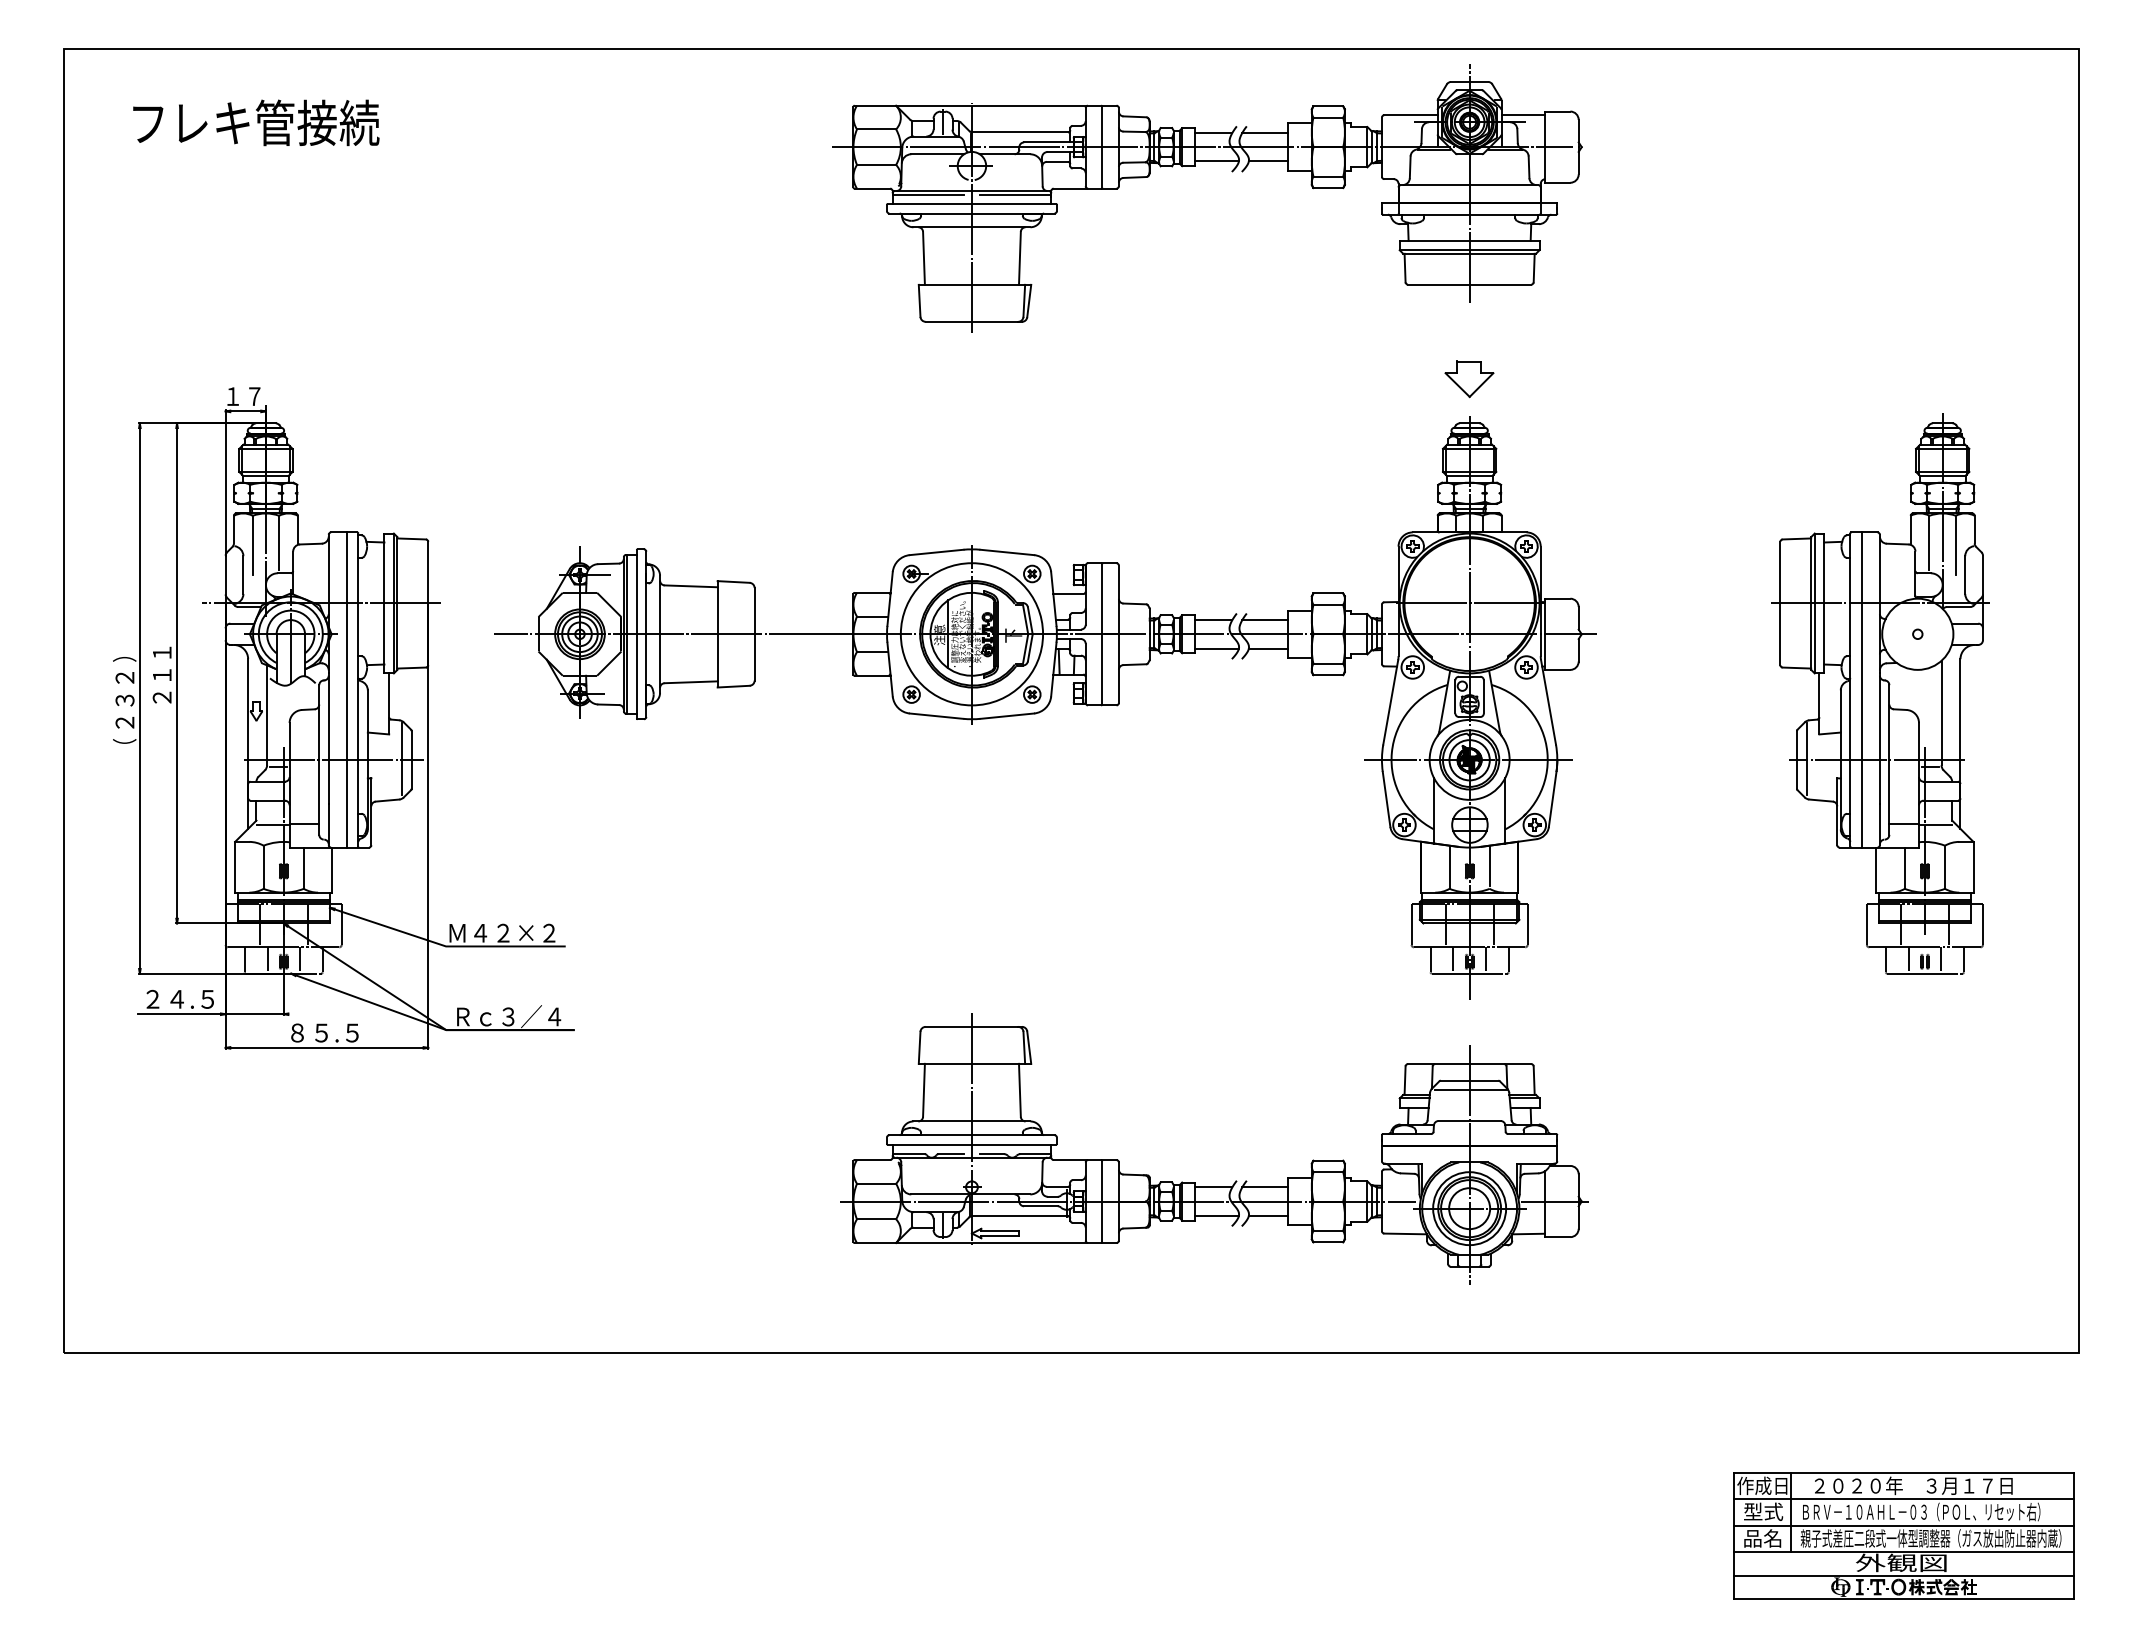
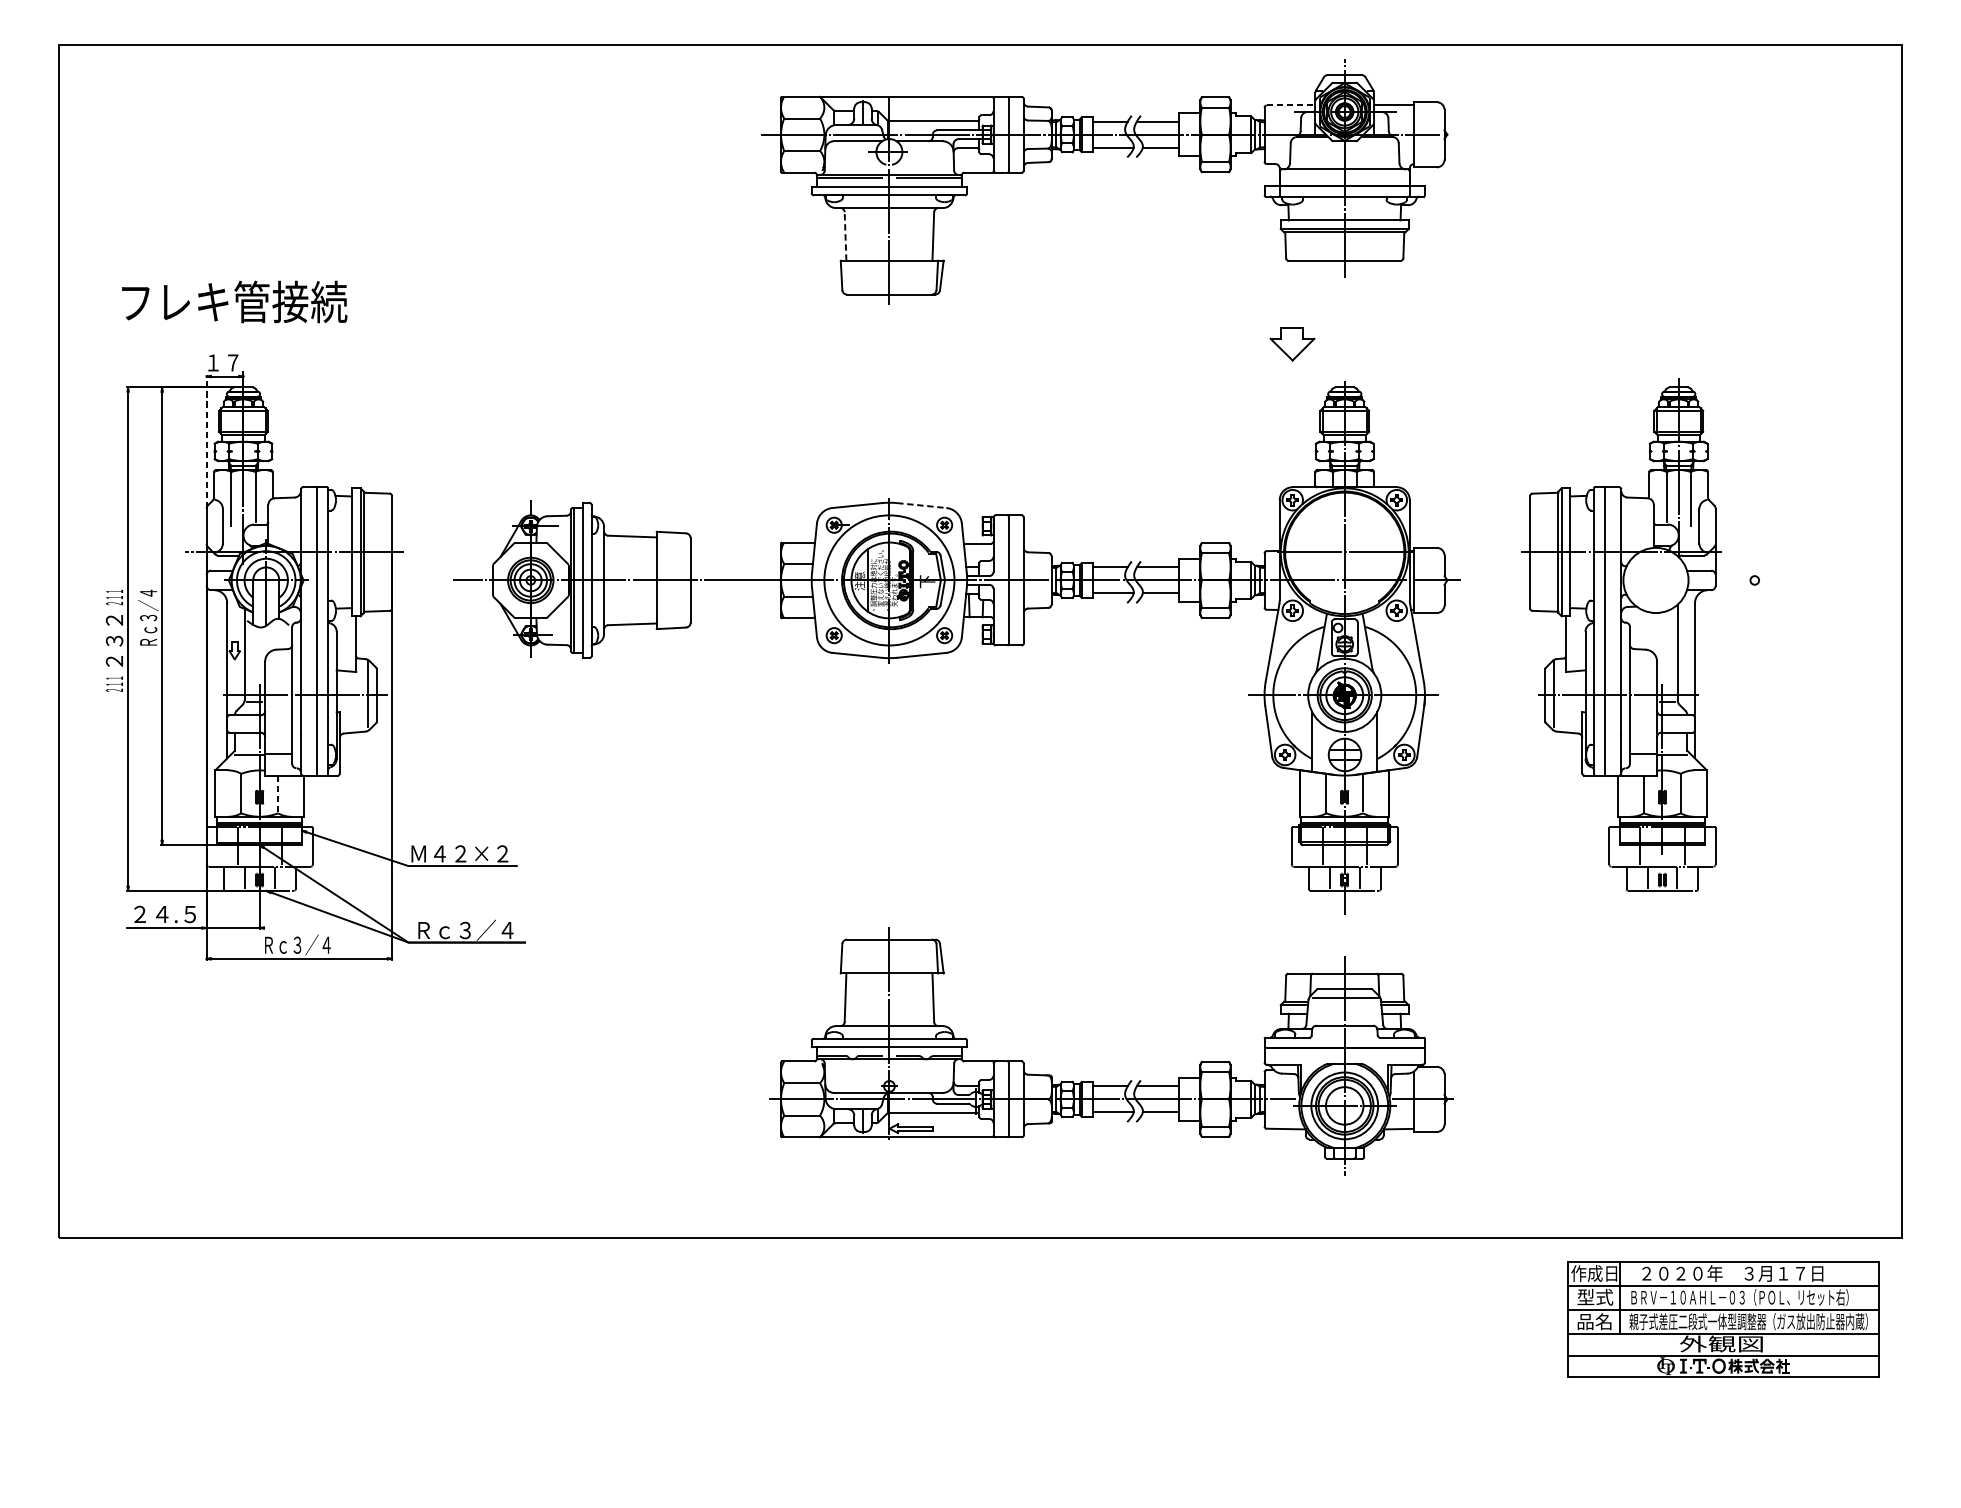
line: (1410, 115) -> (1290, 105), solid -> dashed
text: (256, 122) -> (234, 301), moved
line: (923, 258) -> (845, 236), solid -> dashed
part: (1469, 379) -> (1292, 344), moved
line: (225, 482) -> (206, 441), solid -> dashed
line: (1007, 552) -> (921, 505), solid -> dashed
text: (124, 652) -> (114, 597), ） -> ２１１
text: (161, 674) -> (147, 617), ２１１ -> Ｒｃ３／４
part: (1880, 693) -> (1621, 634), moved
text: (124, 747) -> (114, 684), （ -> ２１１
line: (303, 868) -> (277, 794), solid -> dashed
text: (325, 1032) -> (297, 944), ８５.５ -> Ｒｃ３／４
part: (1903, 1535) -> (1723, 1318), moved

